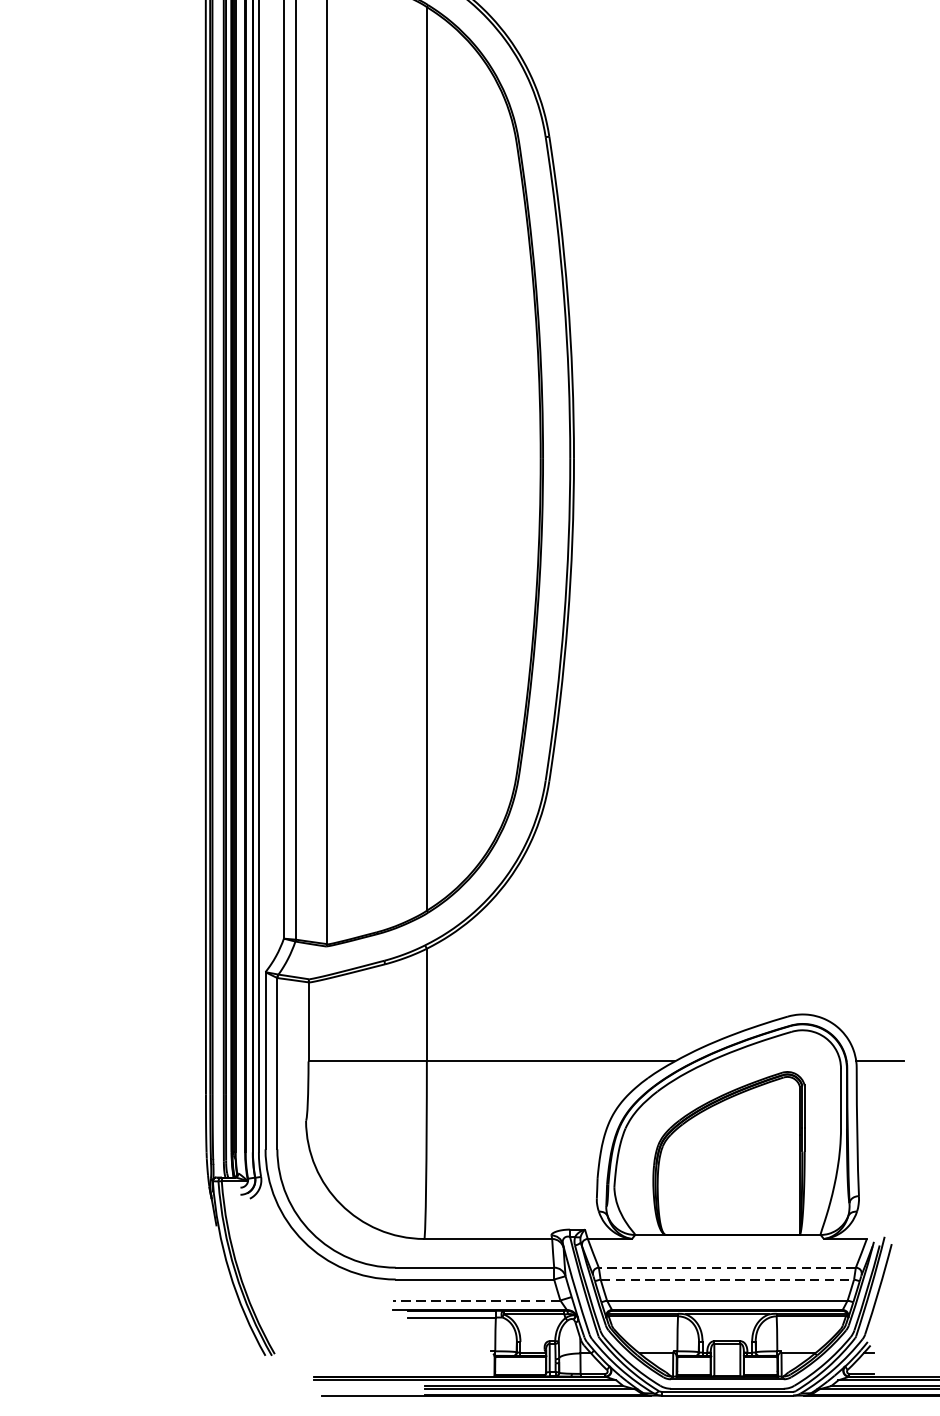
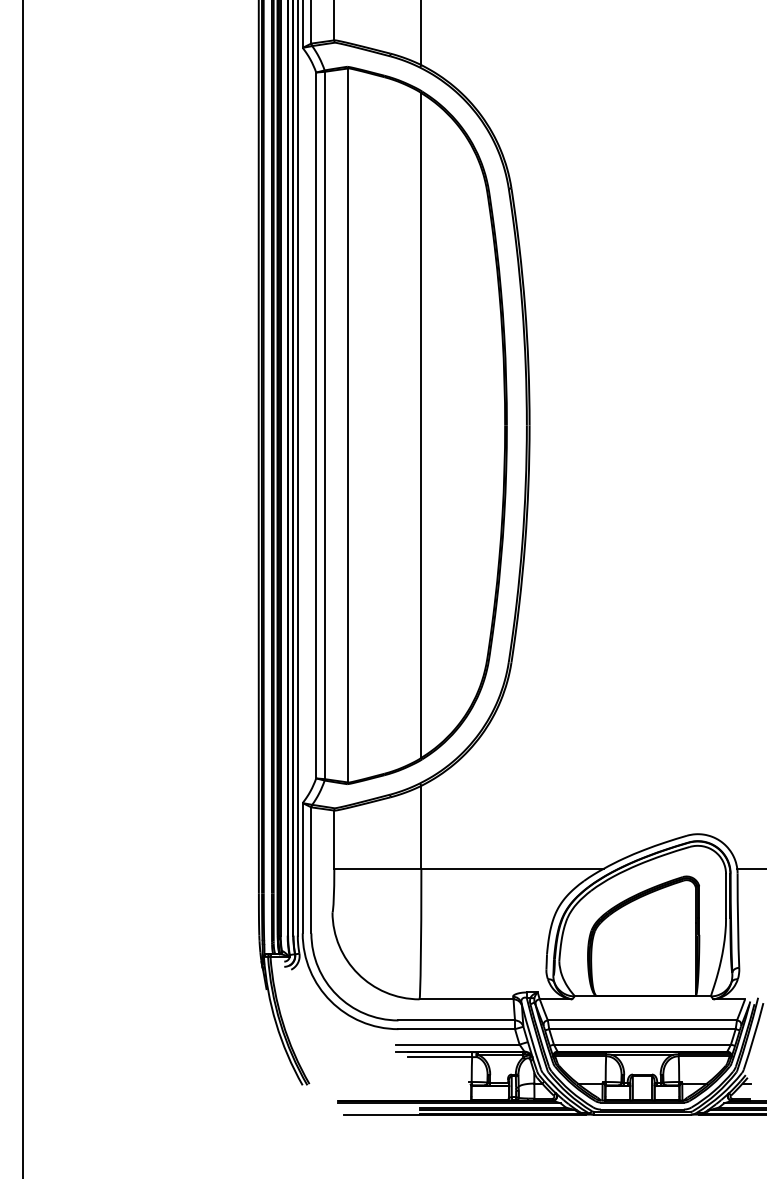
line: (727, 1267) -> (642, 1020), dashed -> solid
line: (727, 1279) -> (642, 1029), dashed -> solid
line: (475, 1300) -> (457, 1044), dashed -> solid

